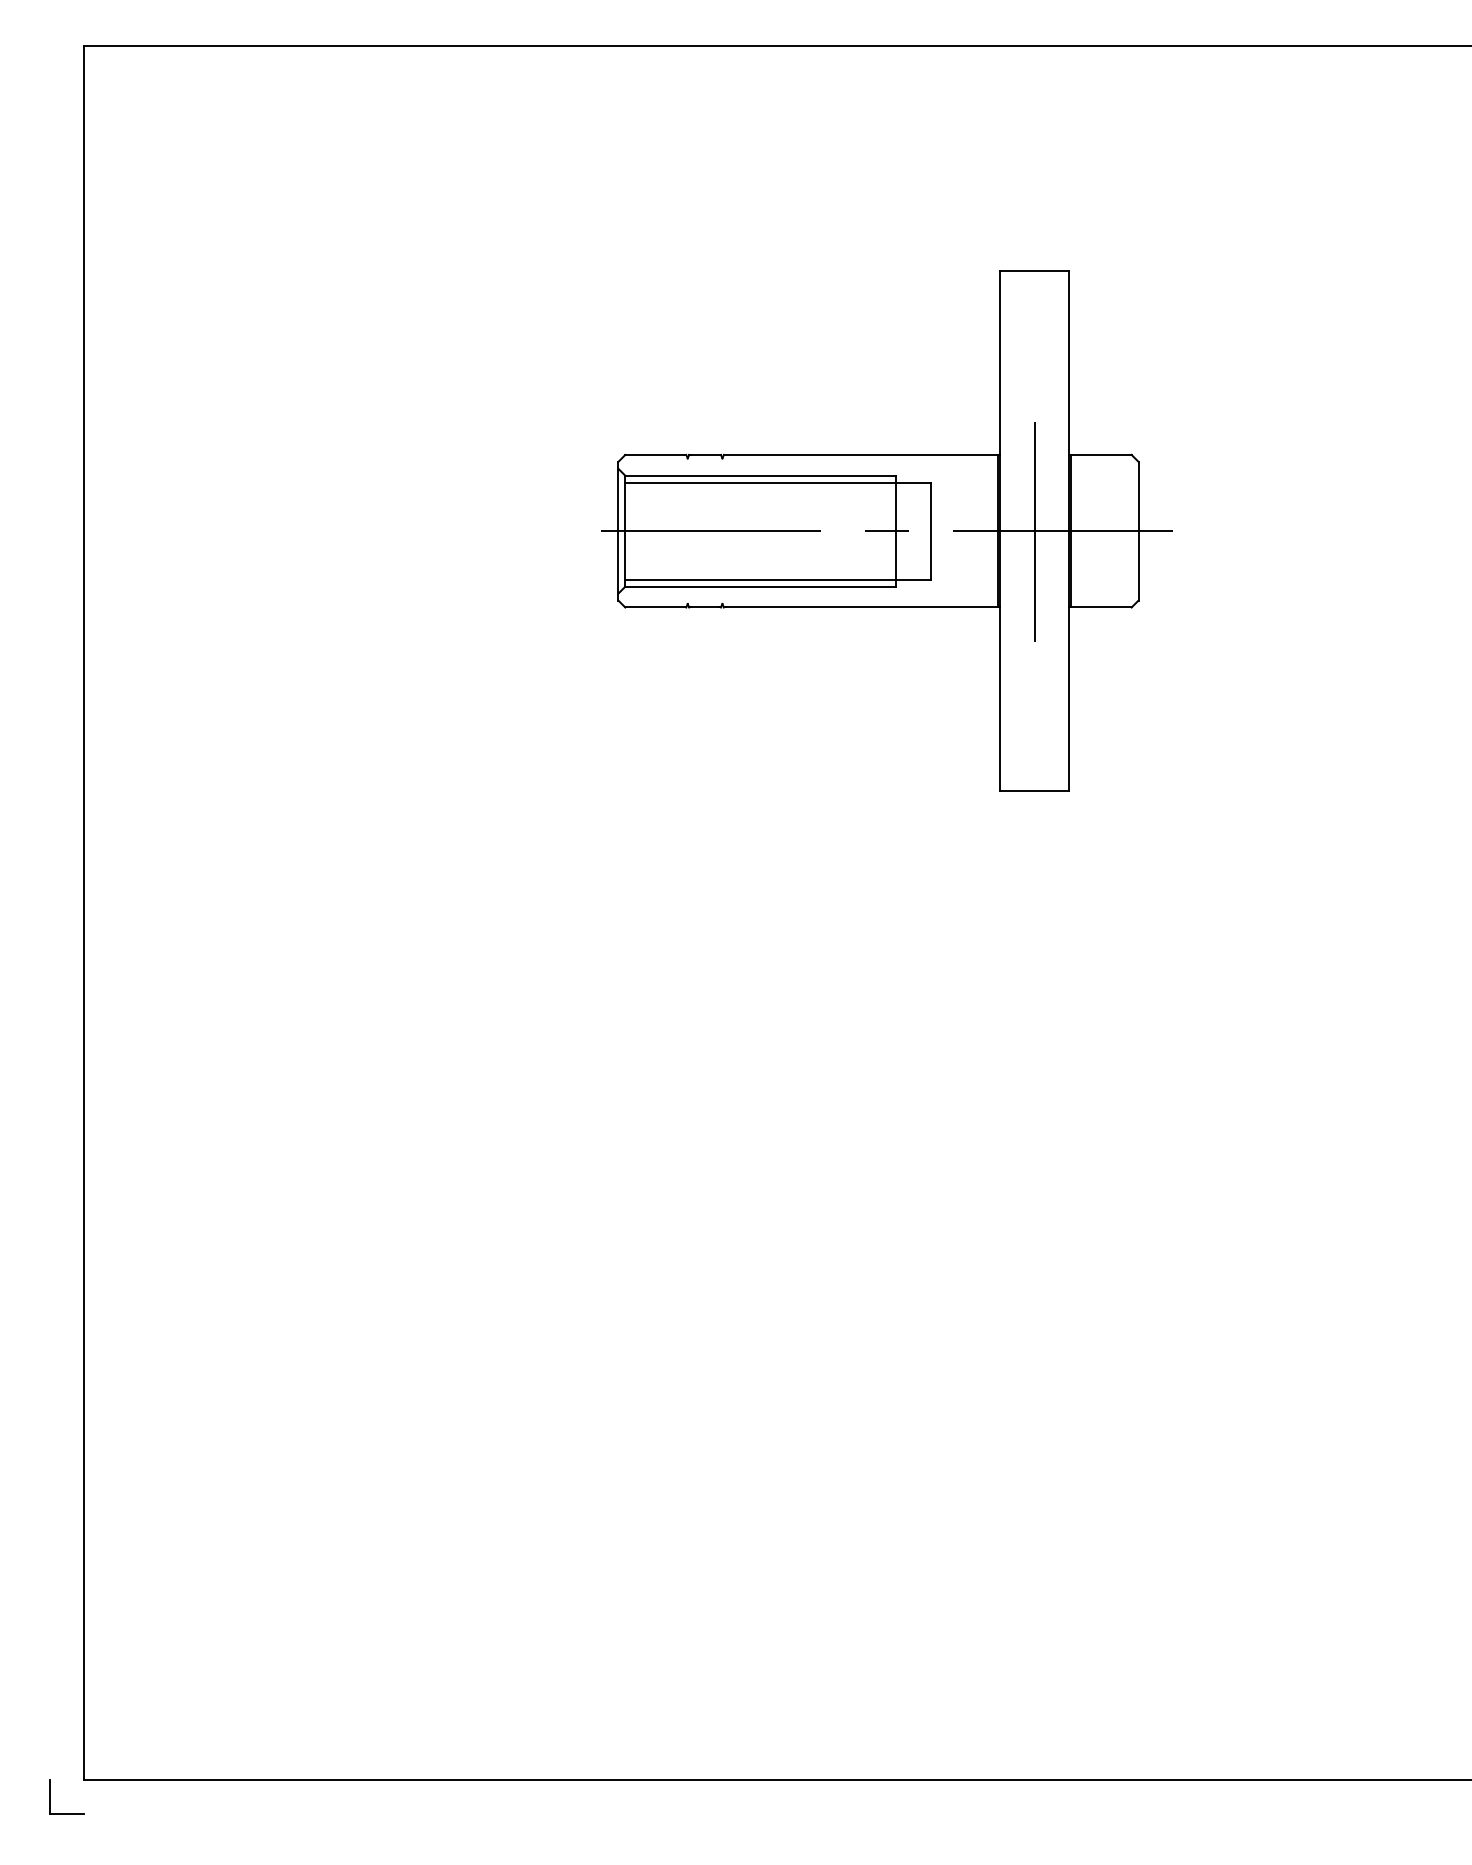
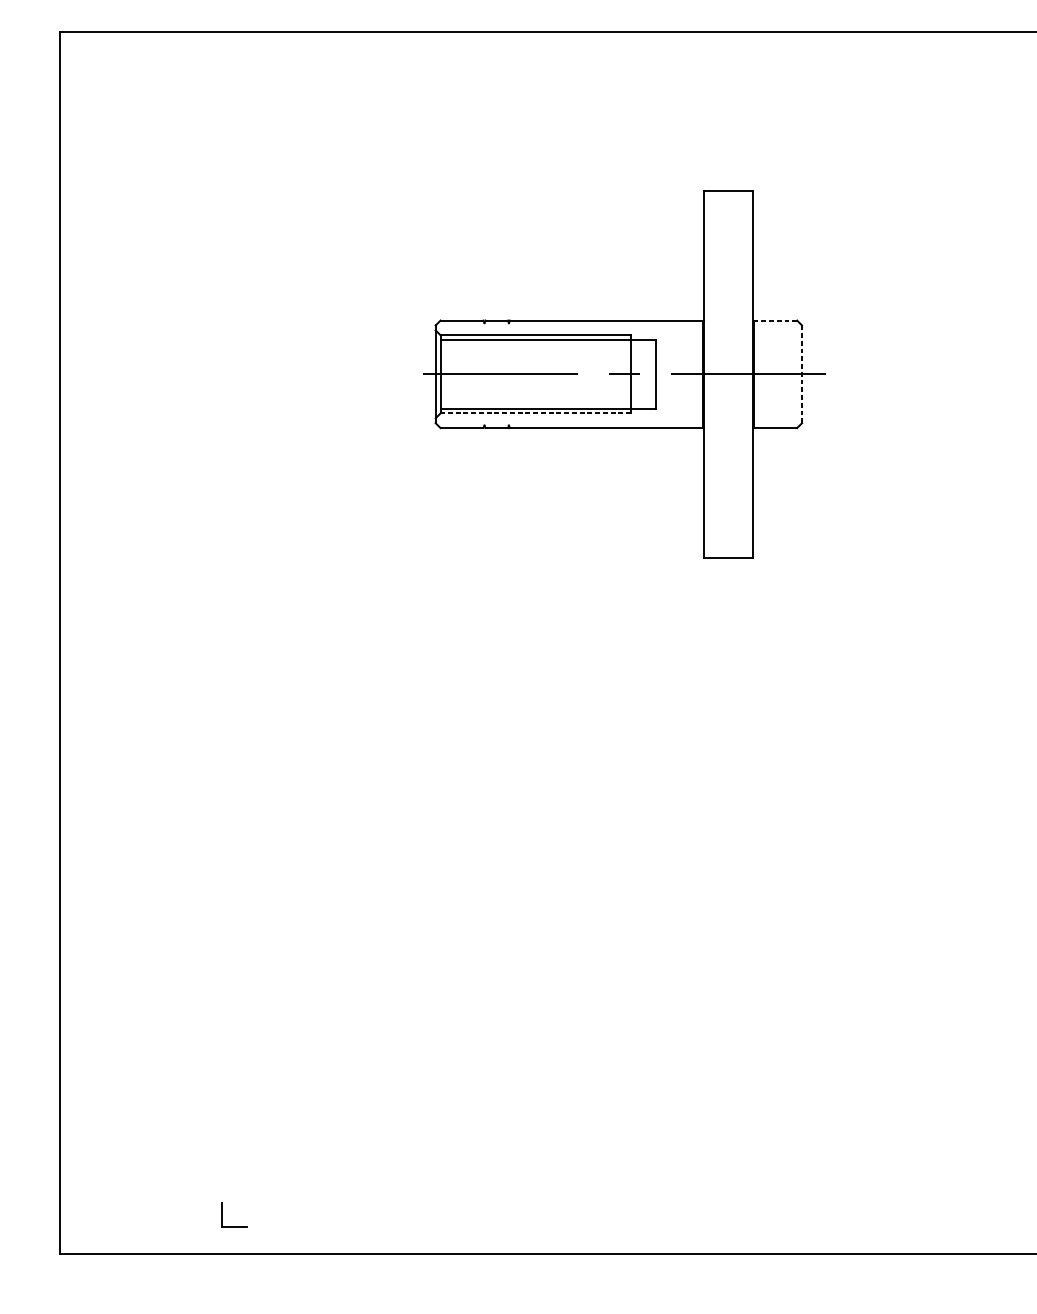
line: (1099, 454) -> (774, 320), solid -> dashed
line: (1138, 530) -> (802, 373), solid -> dashed
line: (1034, 531) -> (728, 374), removed
line: (760, 586) -> (535, 413), solid -> dashed
part: (50, 1796) -> (223, 1214), moved

